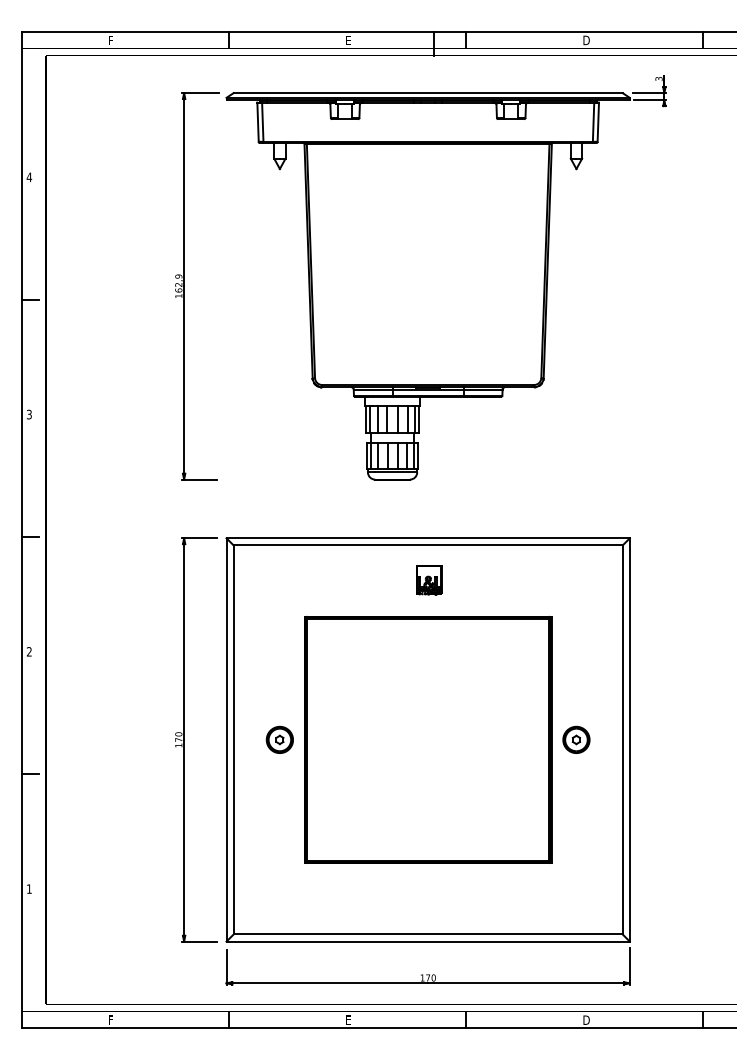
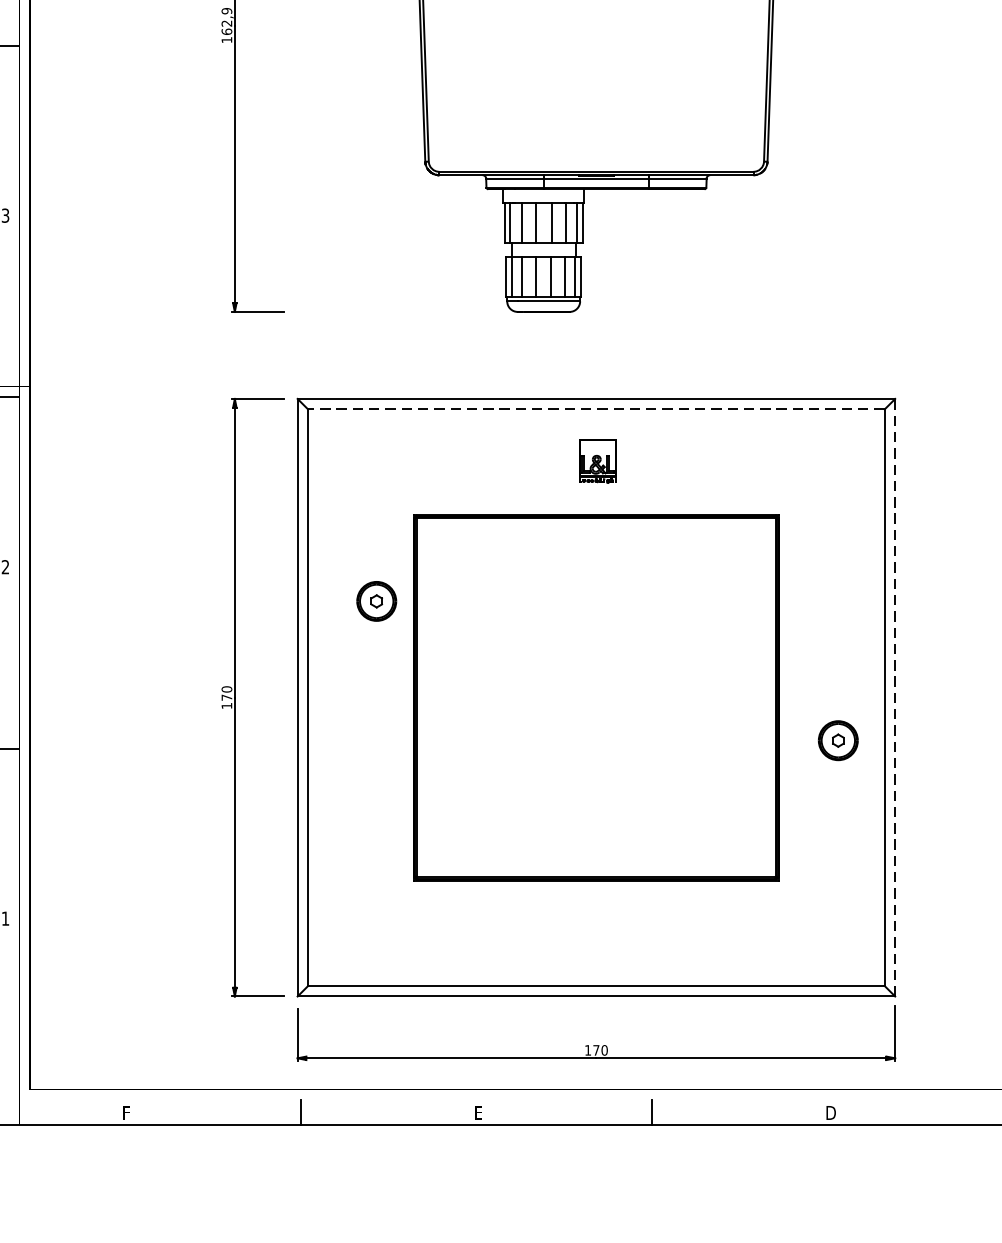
line: (428, 545) -> (596, 409), solid -> dashed
part: (279, 739) -> (376, 600), moved
part: (576, 739) -> (838, 740), moved
line: (629, 739) -> (894, 697), solid -> dashed

